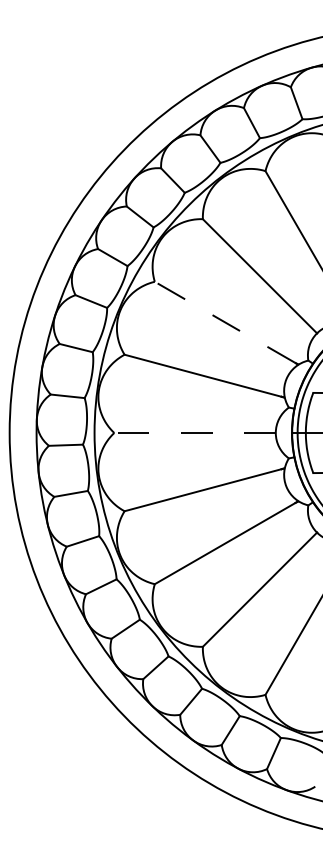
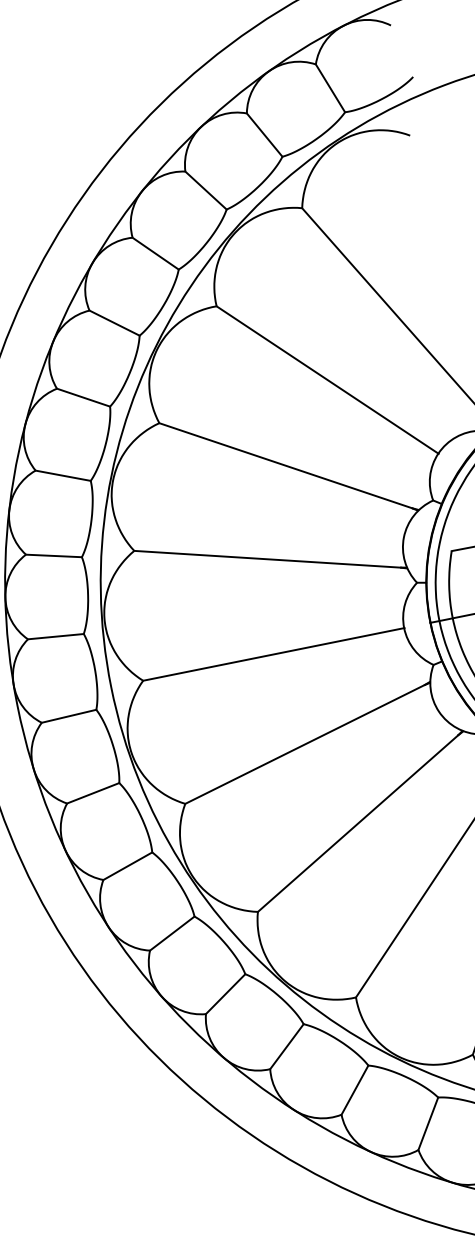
line: (224, 322) -> (285, 466), dashed -> solid
line: (195, 433) -> (274, 655), dashed -> solid

